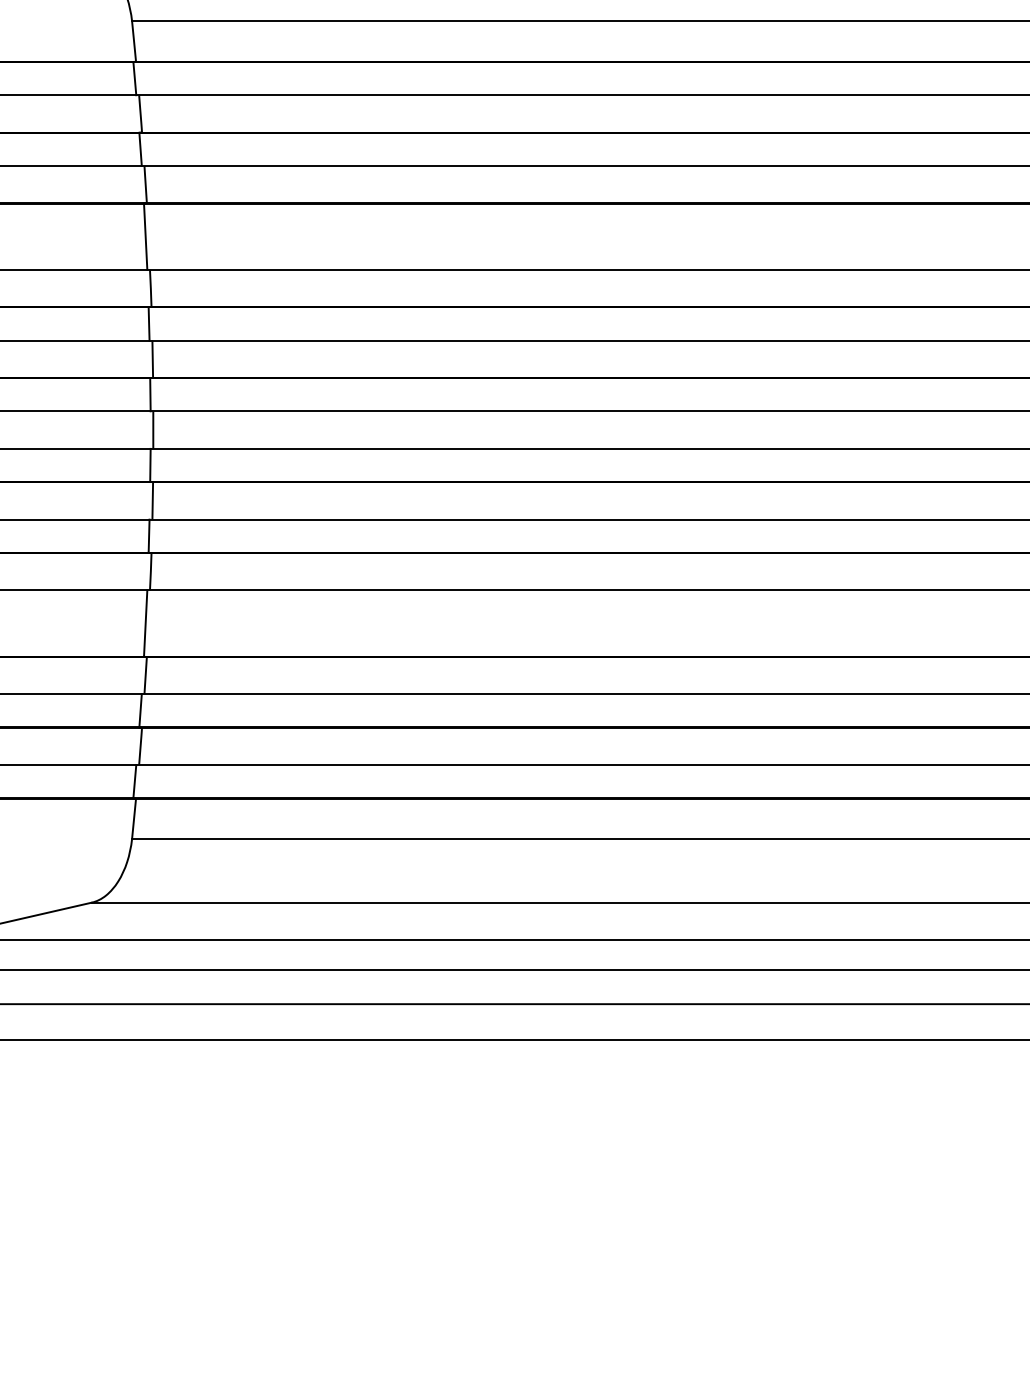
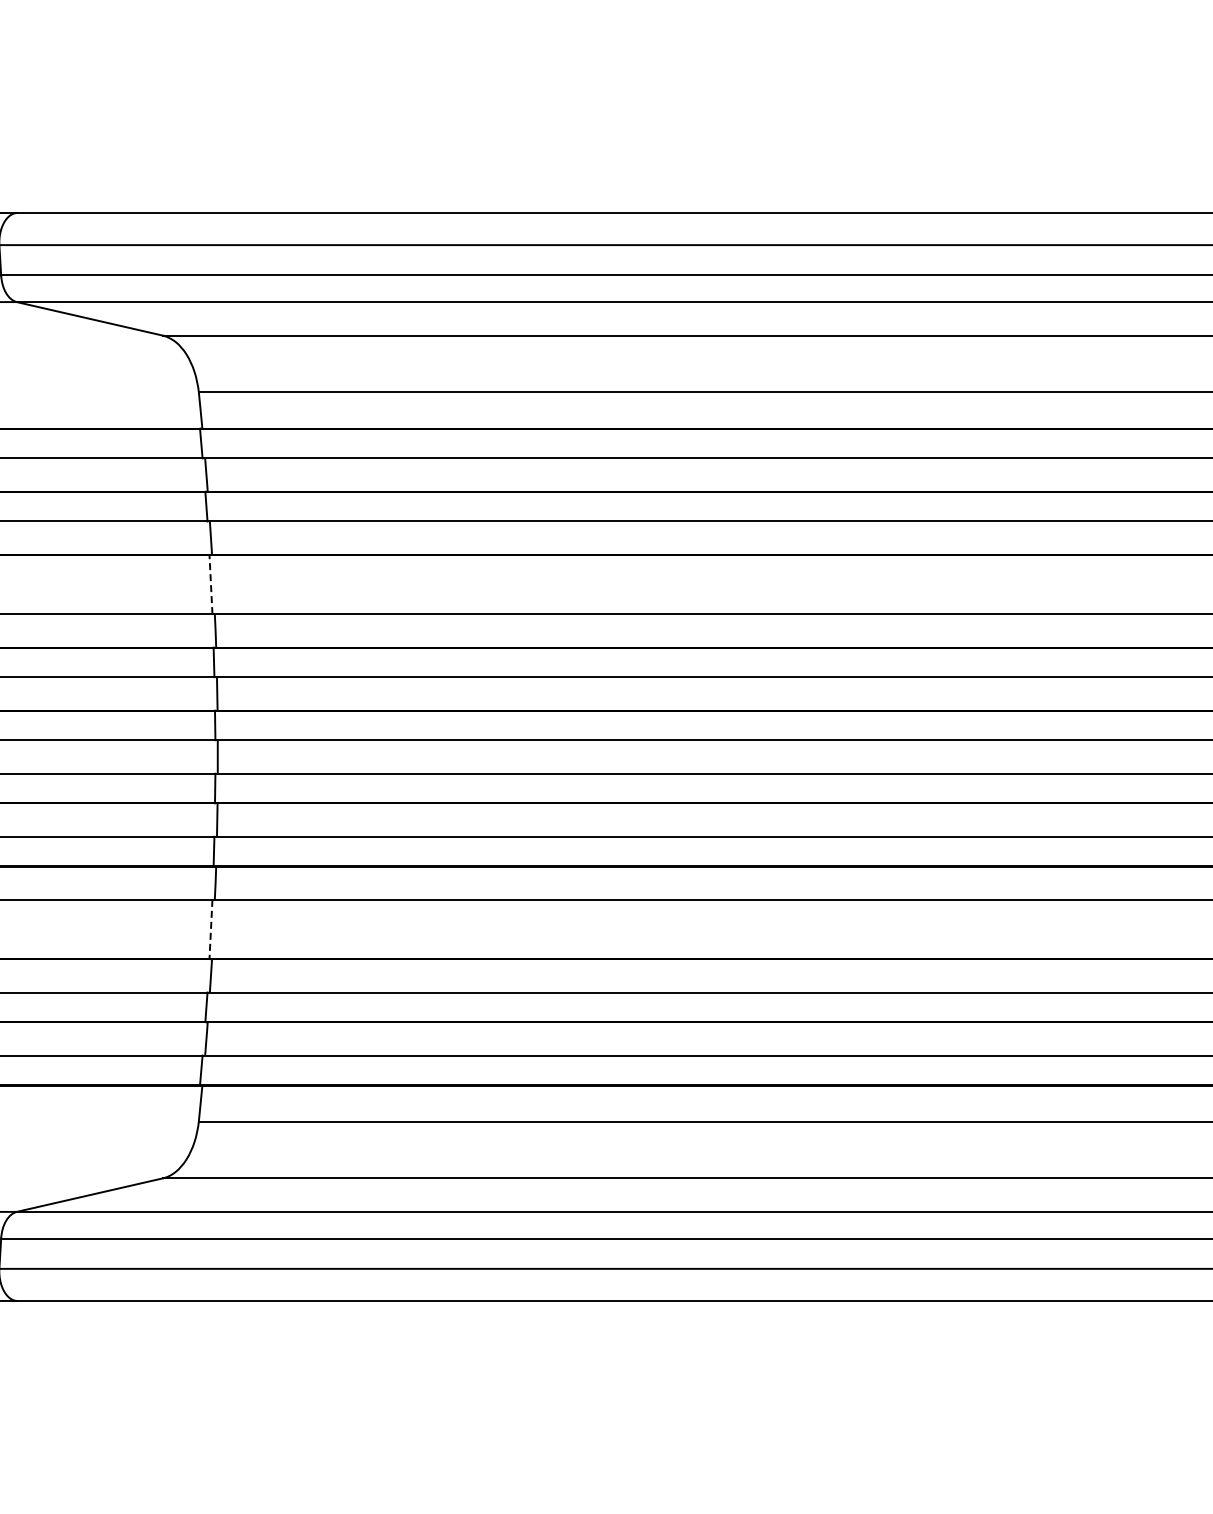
line: (145, 236) -> (210, 584), solid -> dashed
line: (145, 623) -> (210, 929), solid -> dashed

